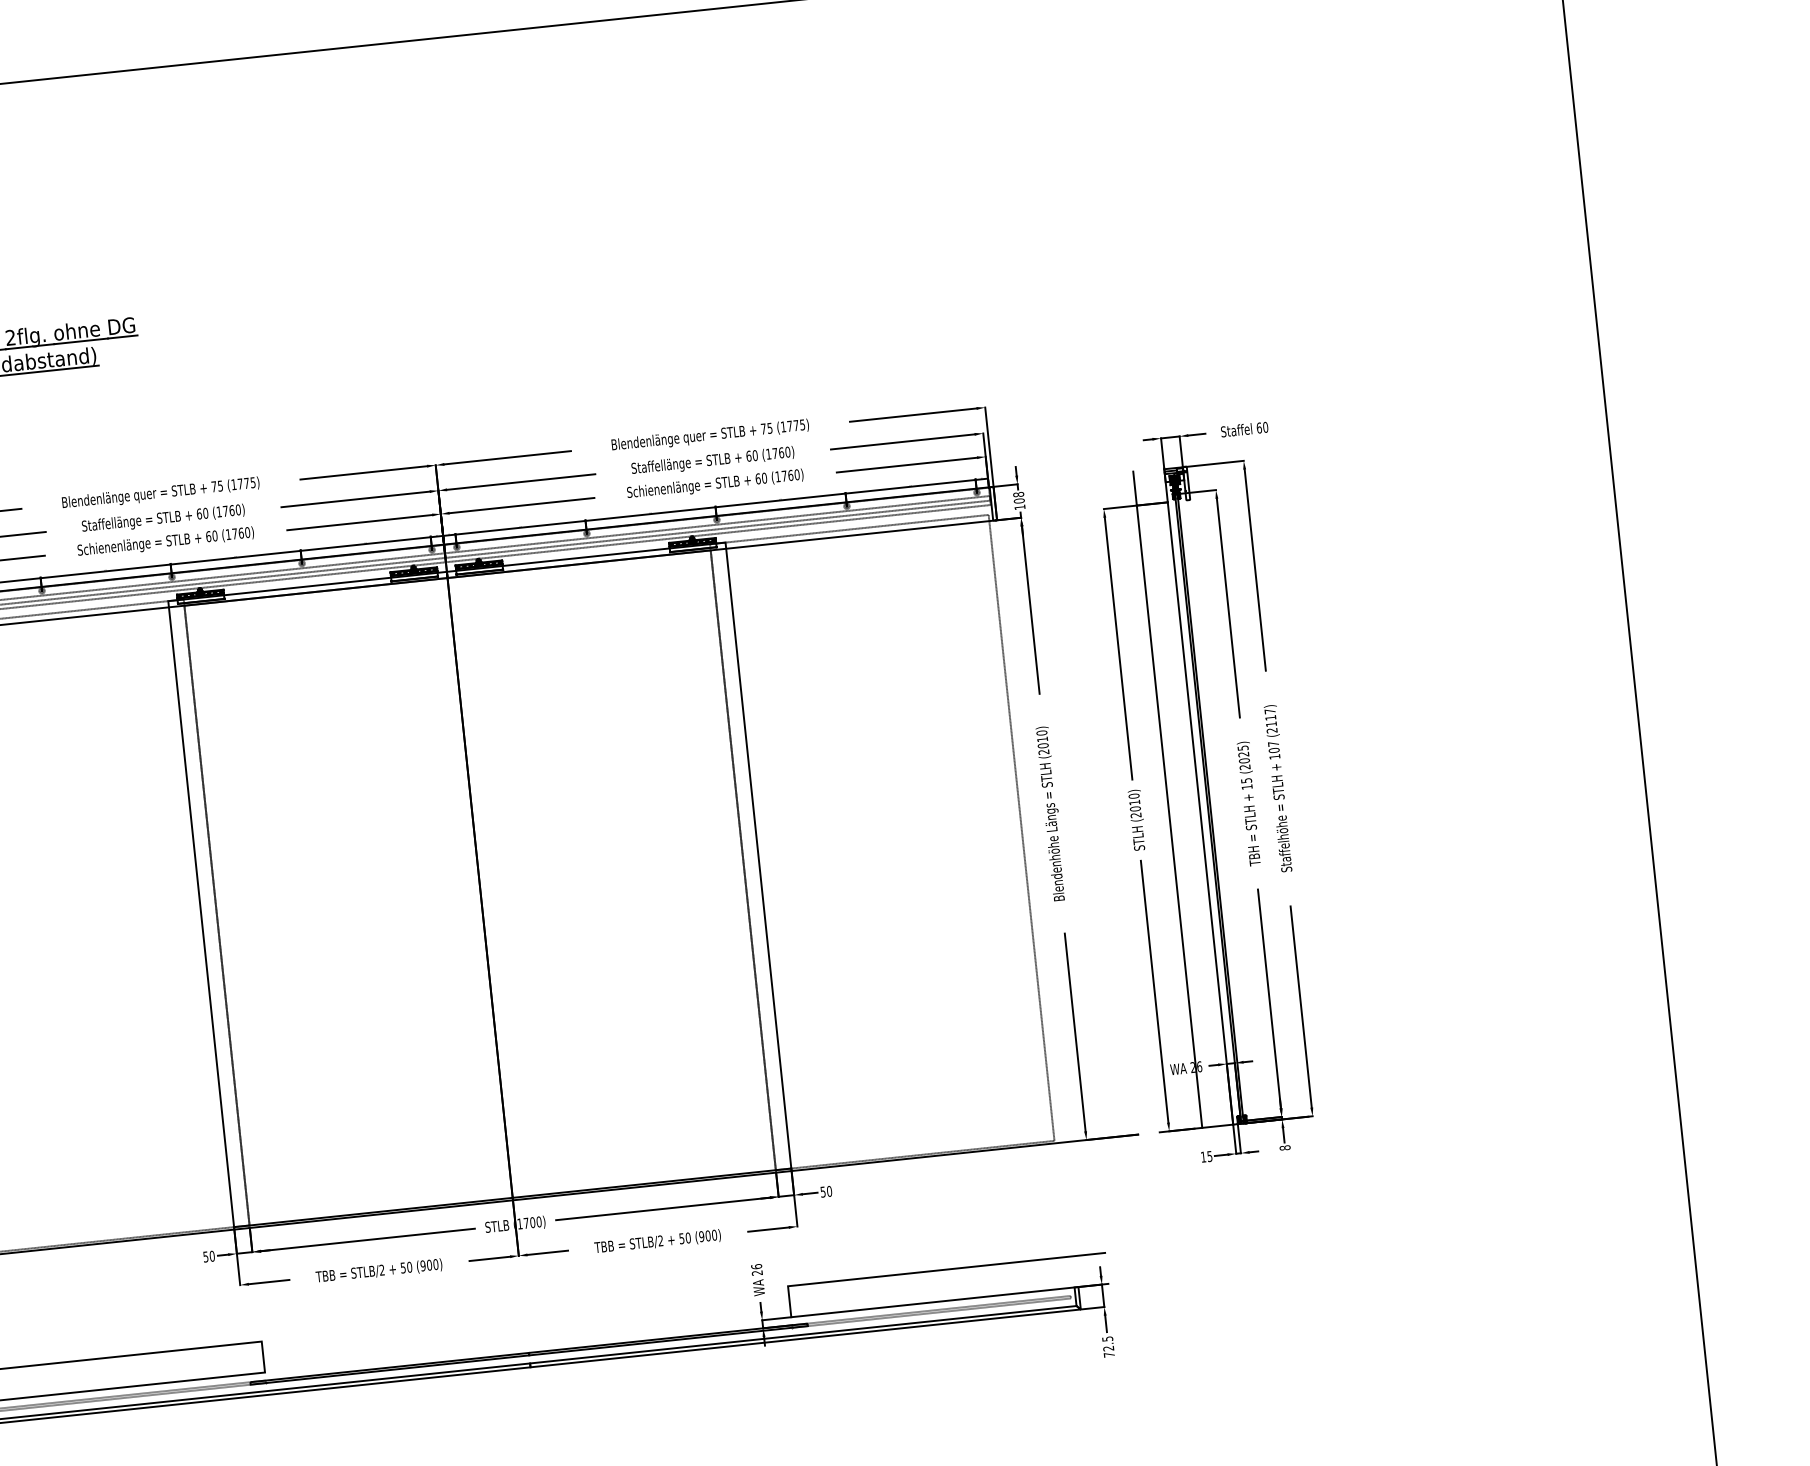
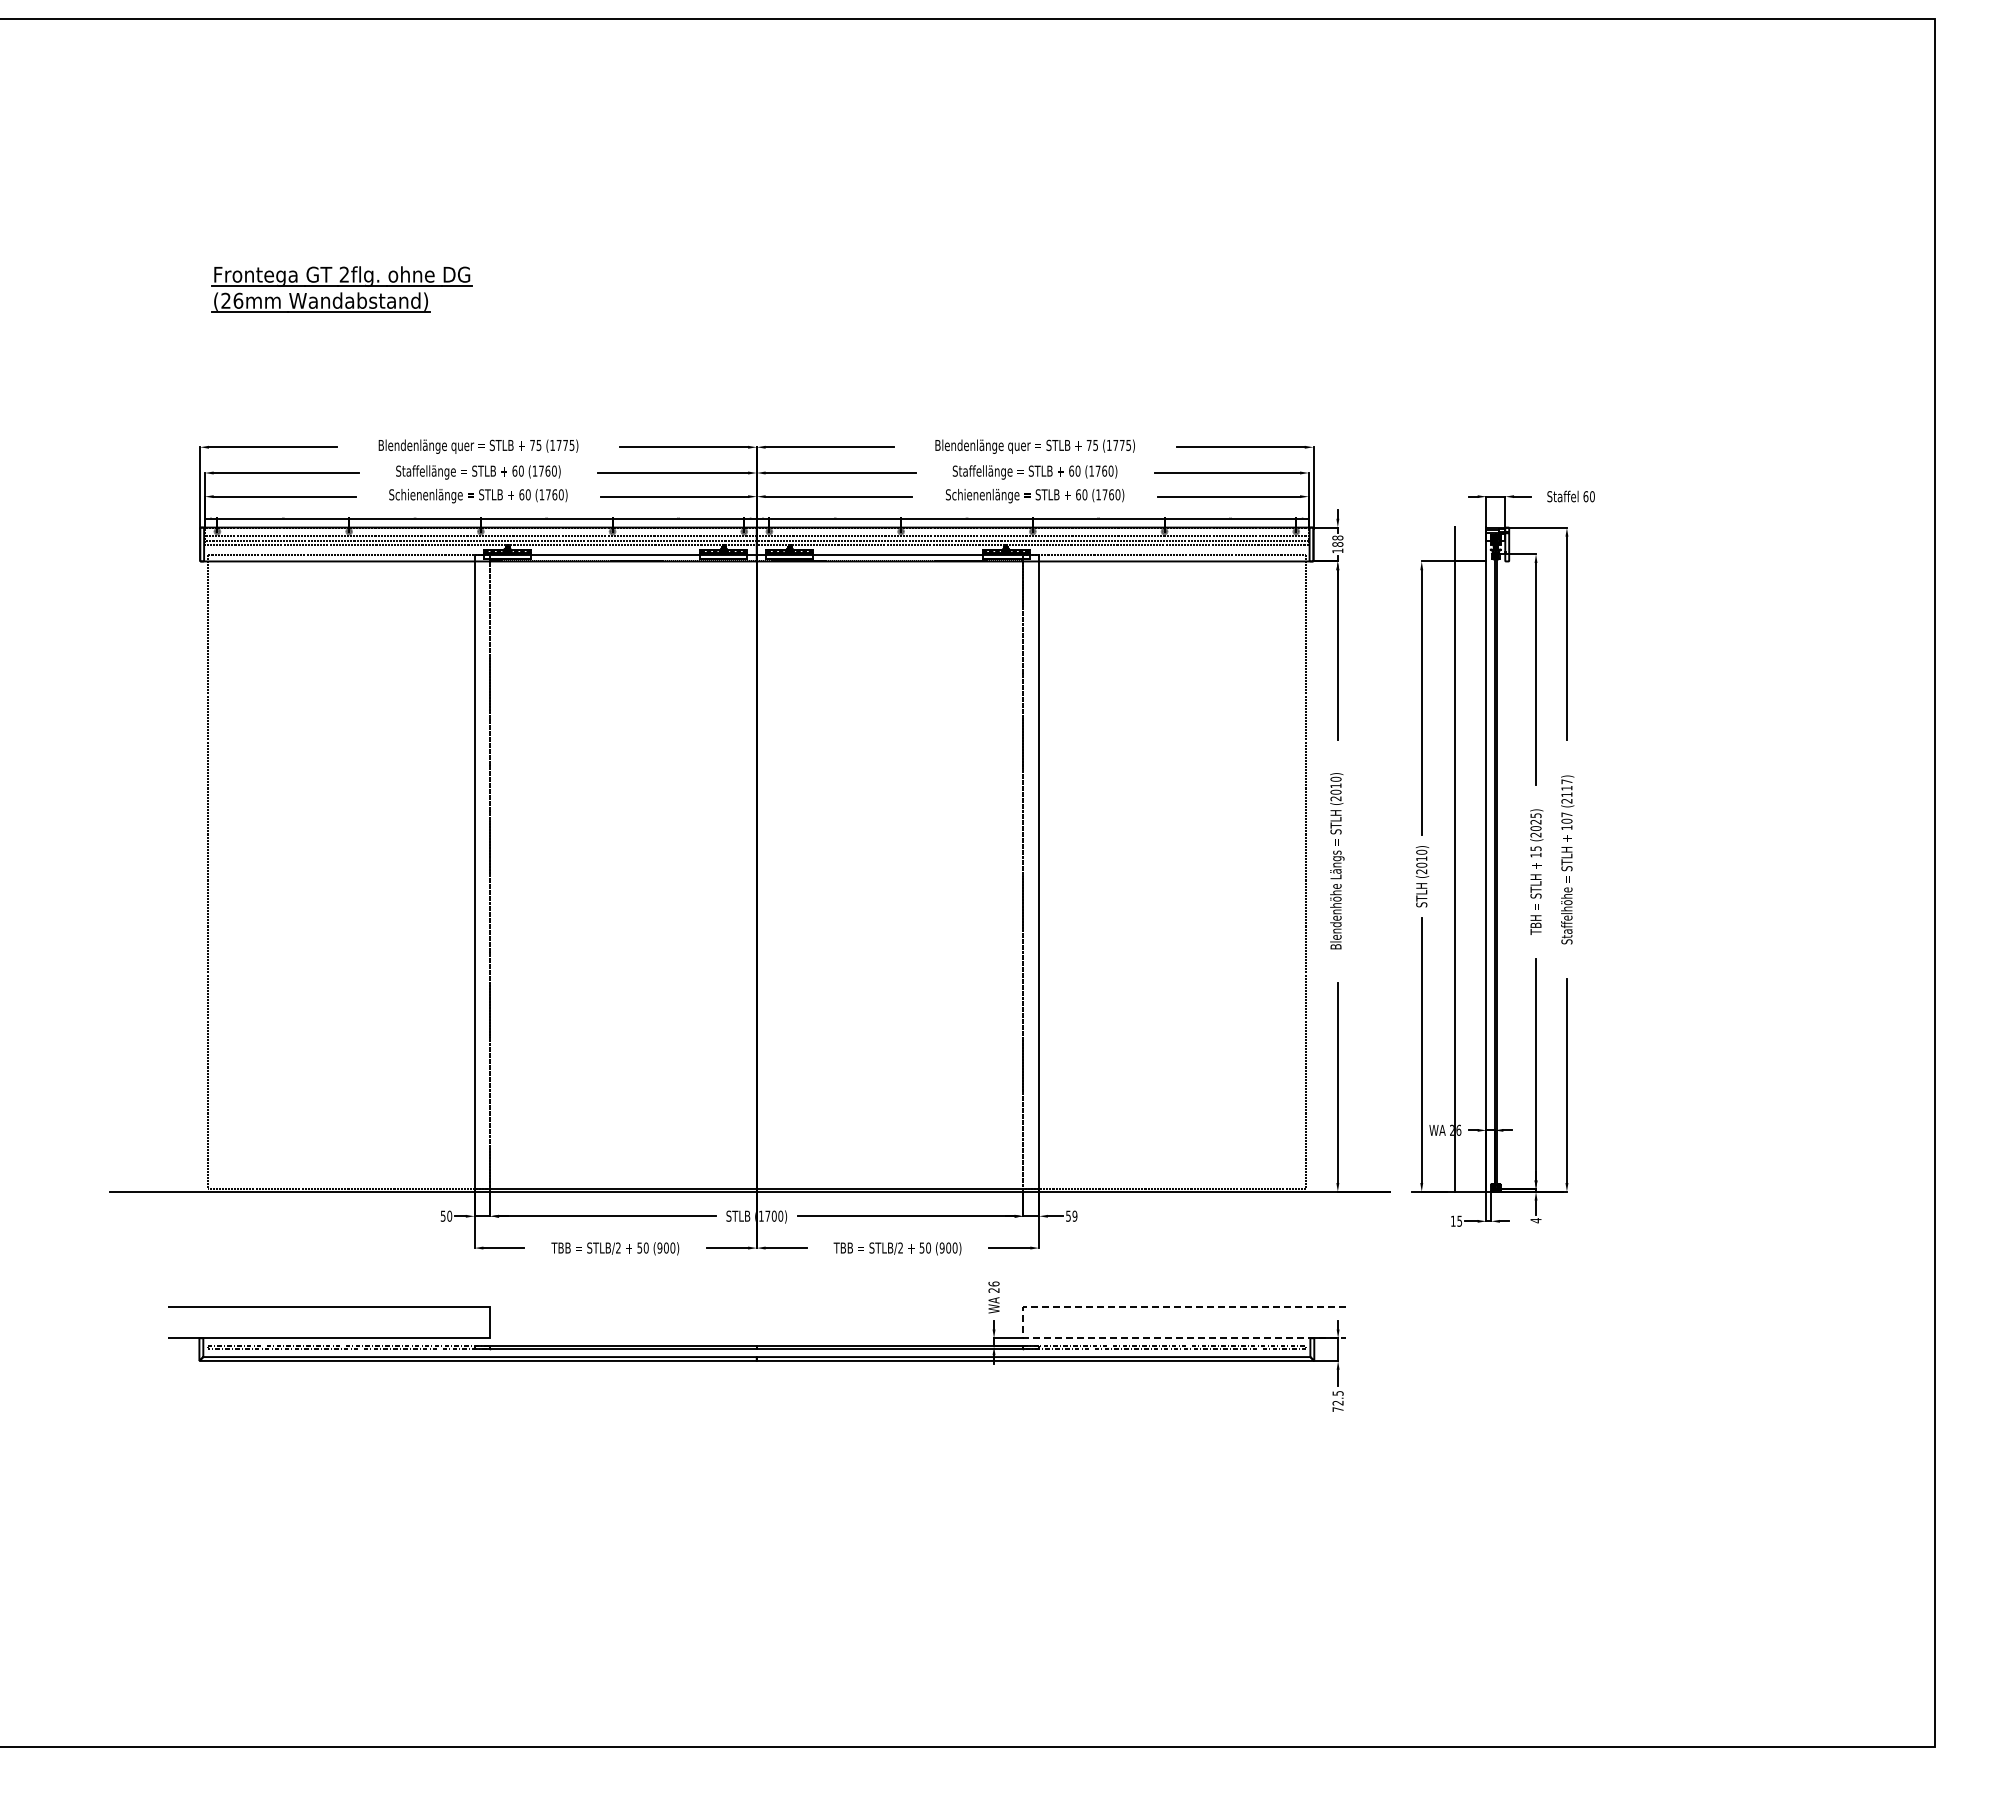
text: (1019, 501) -> (1337, 544), 108 -> 188
text: (1284, 1147) -> (1535, 1220), 8 -> 4
text: (829, 1191) -> (1074, 1216), 50 -> 59
line: (789, 1301) -> (1023, 1322), solid -> dashed

